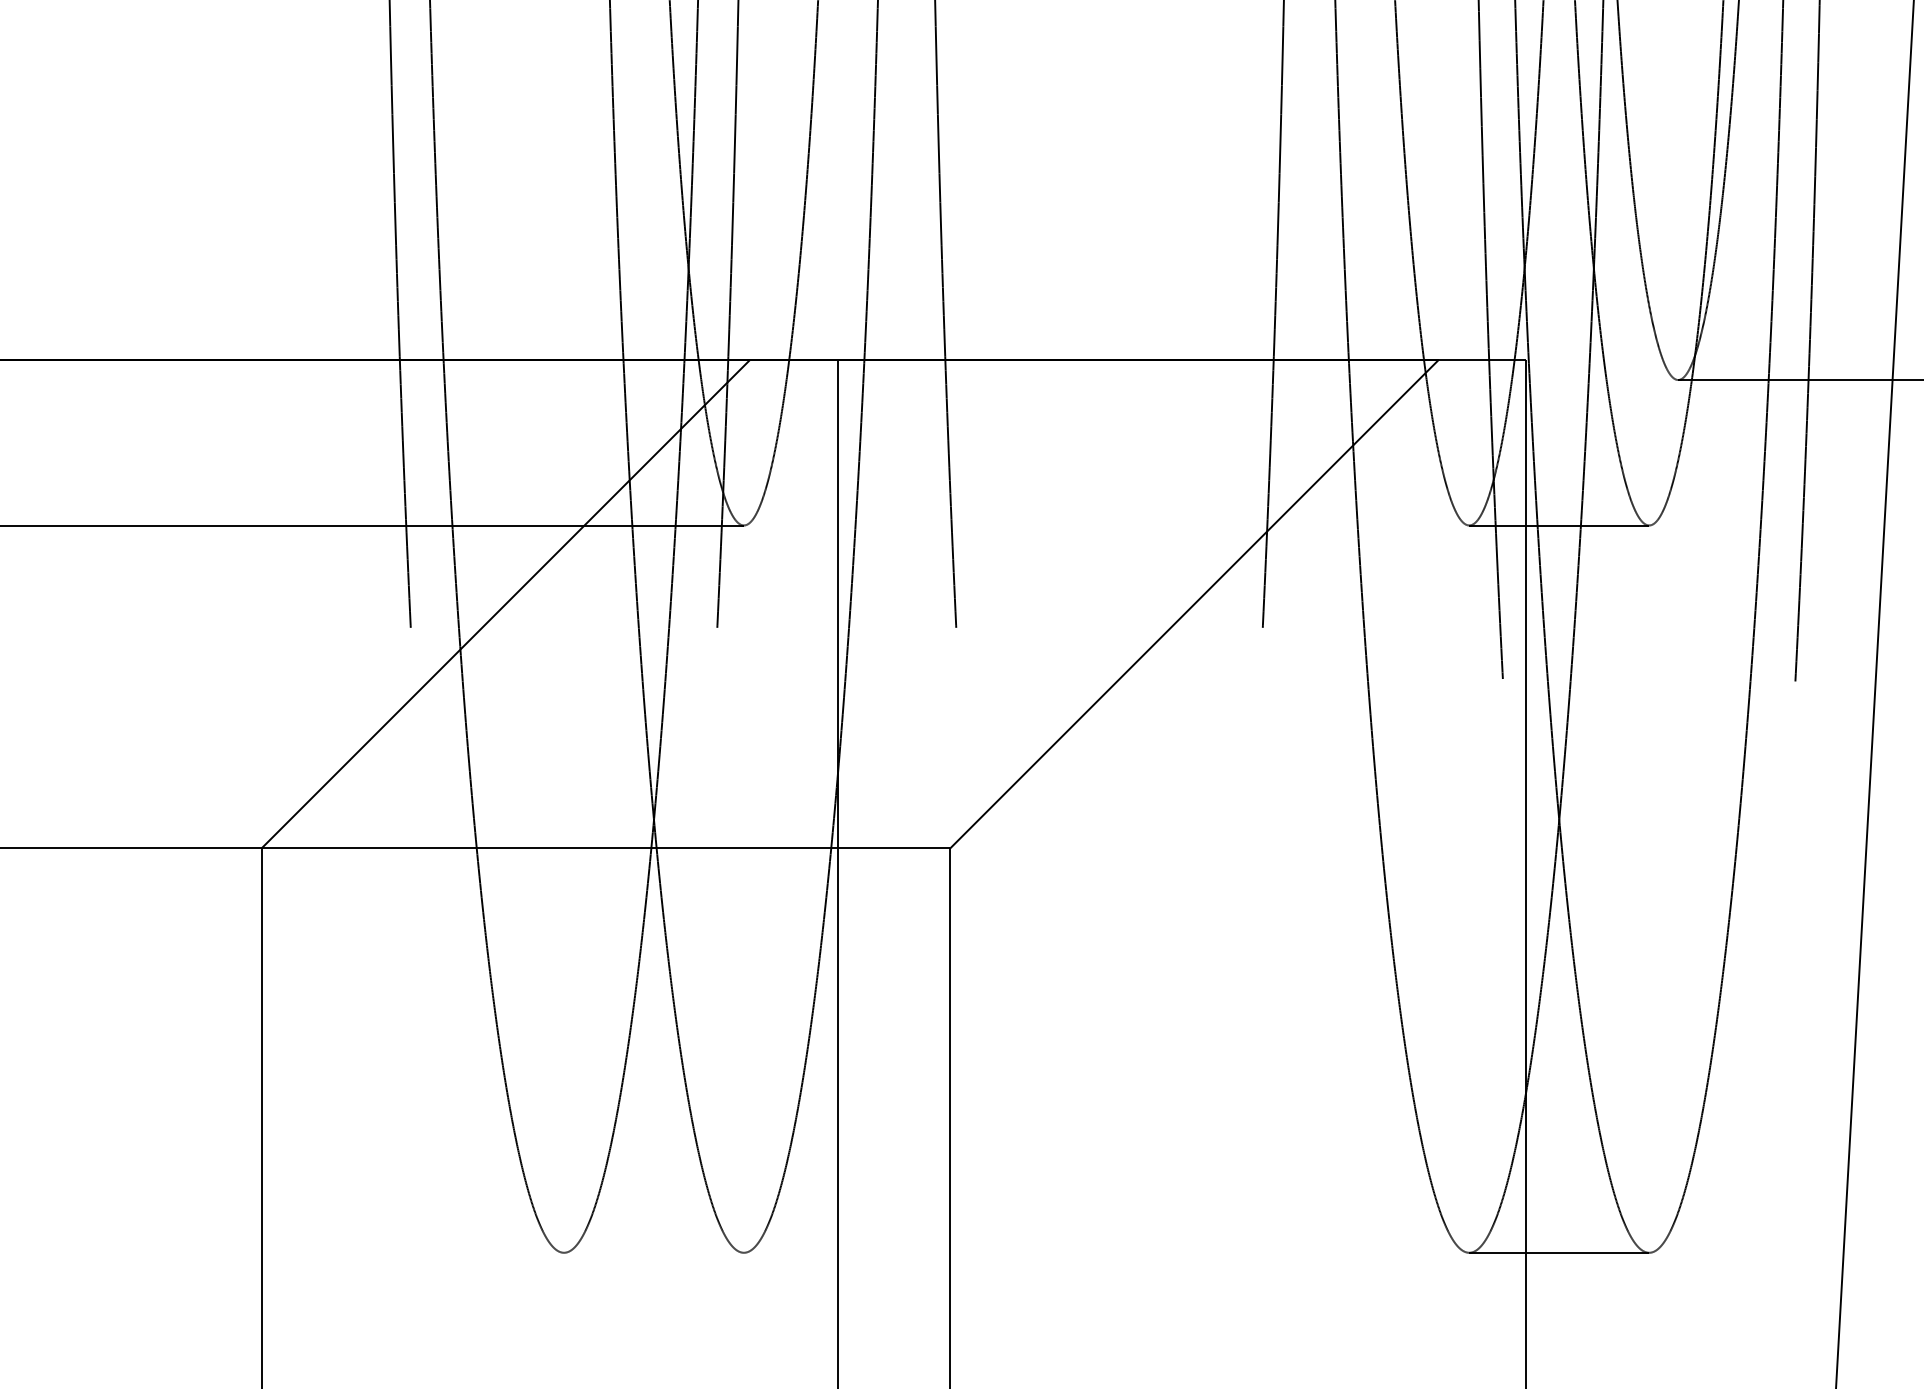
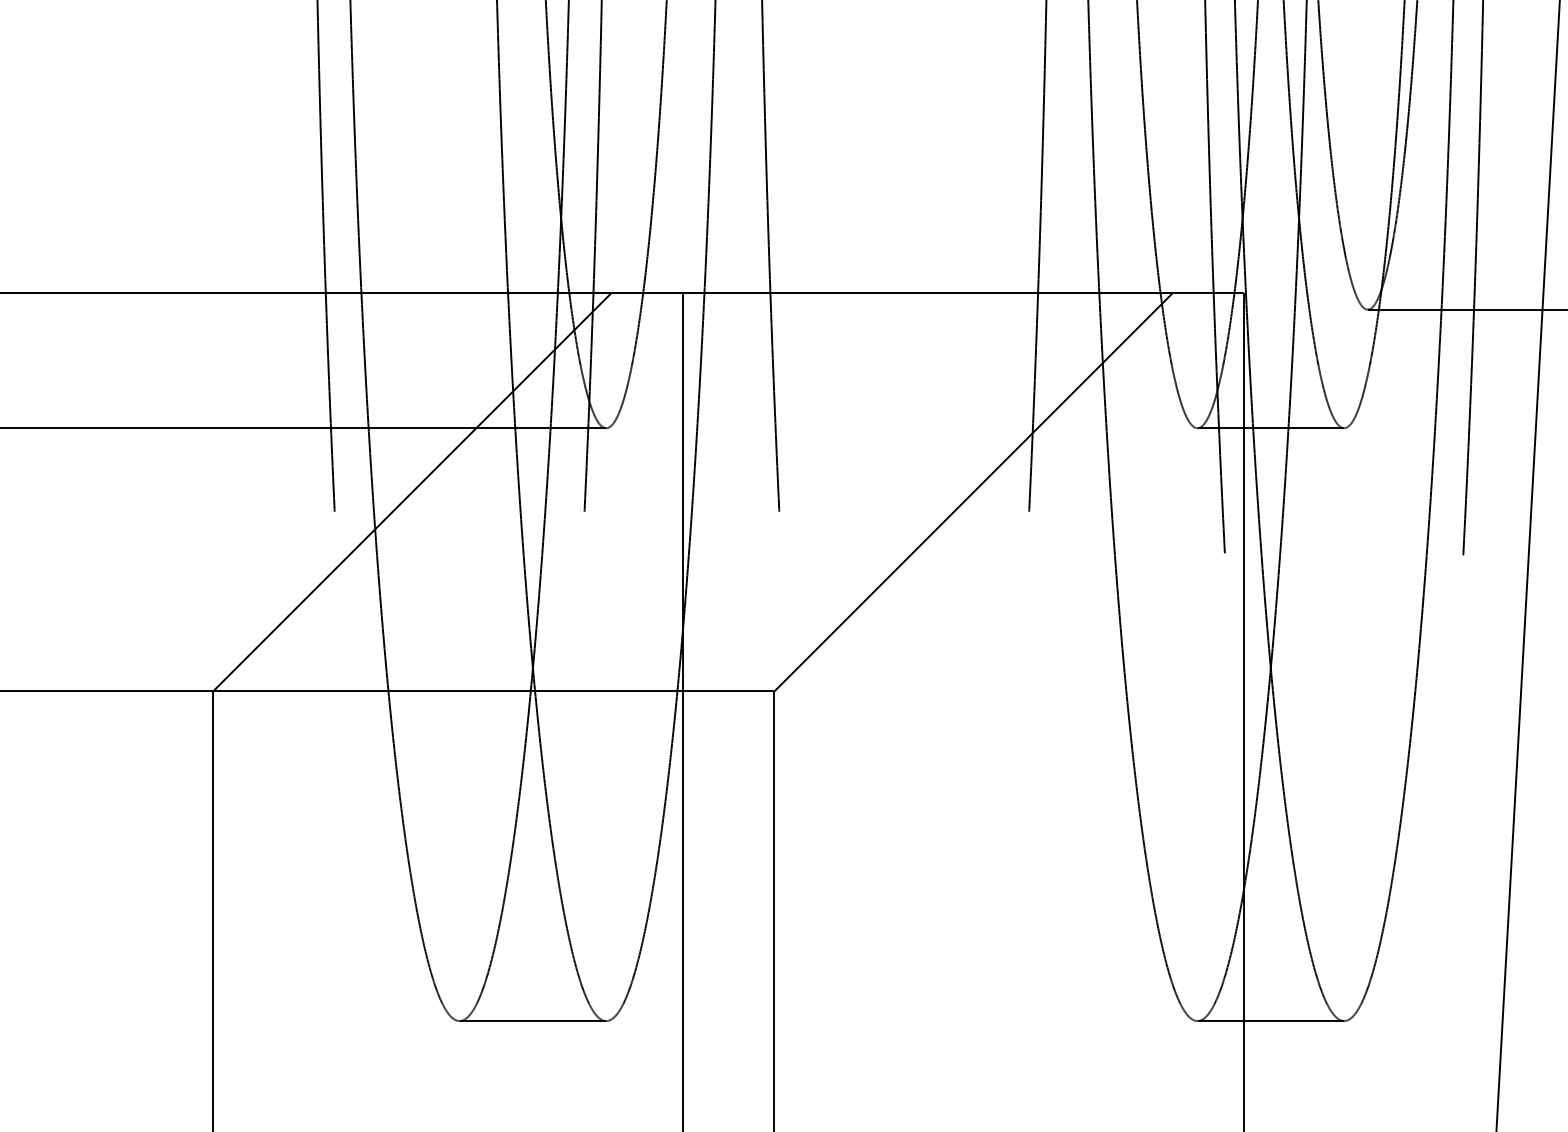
line: (653, 1252) -> (532, 1020), added

